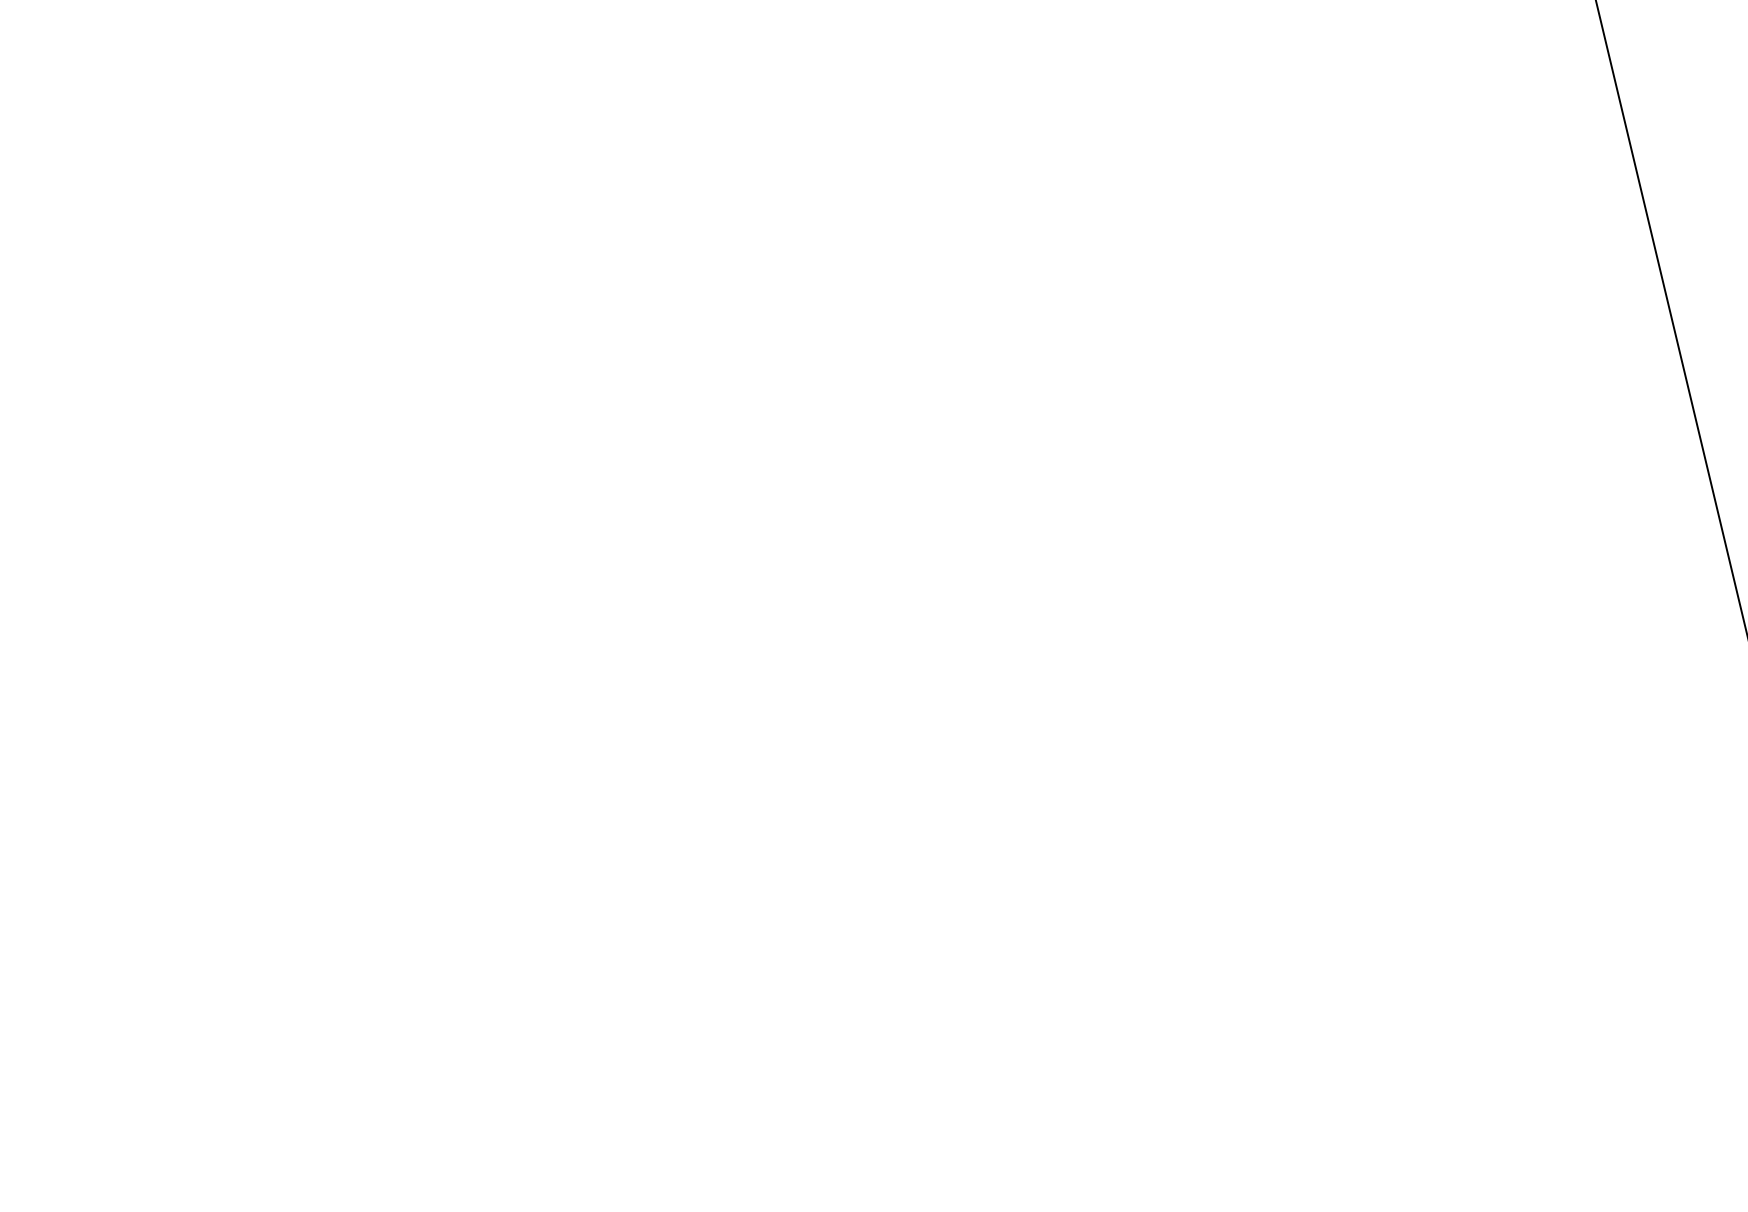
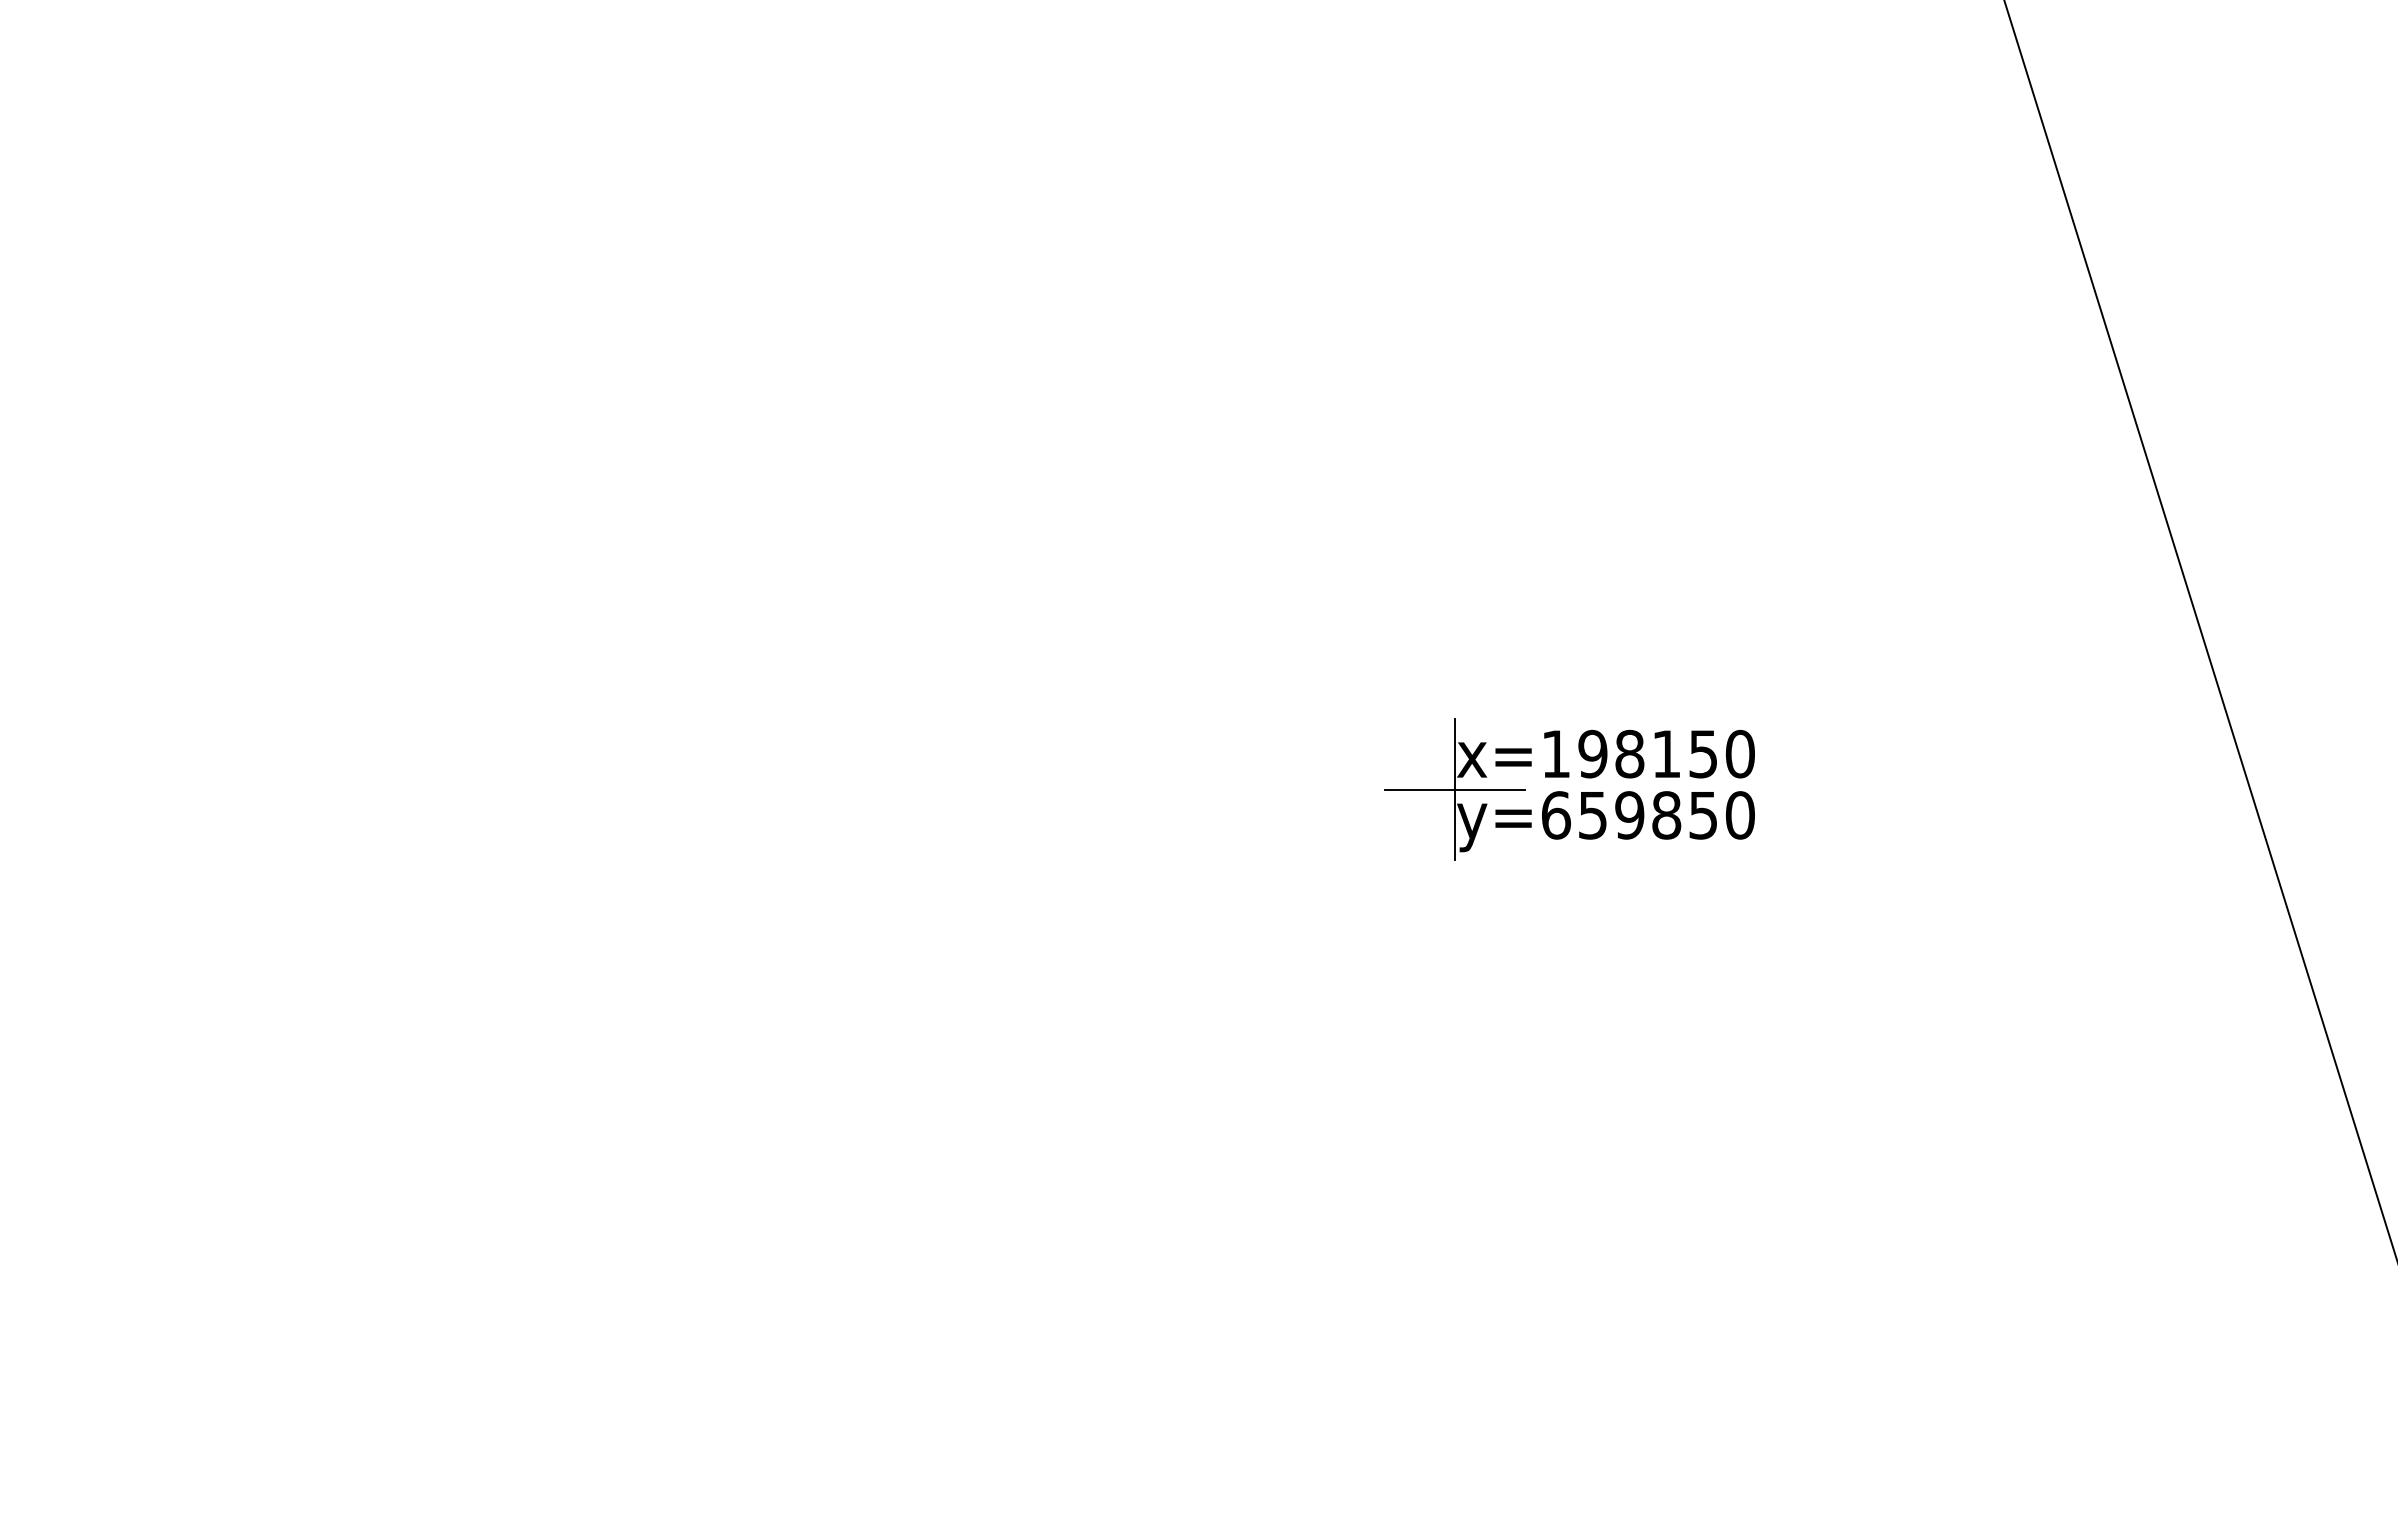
part: (1212, 657) -> (1569, 789), added

